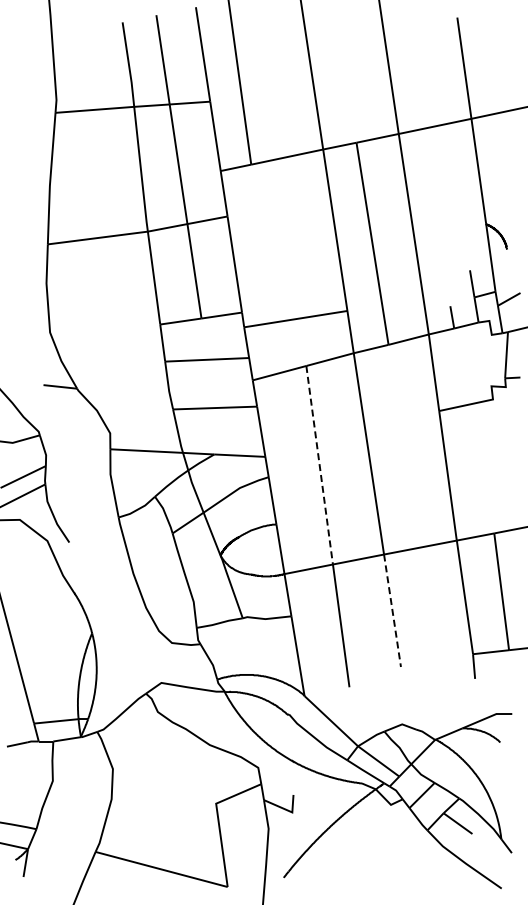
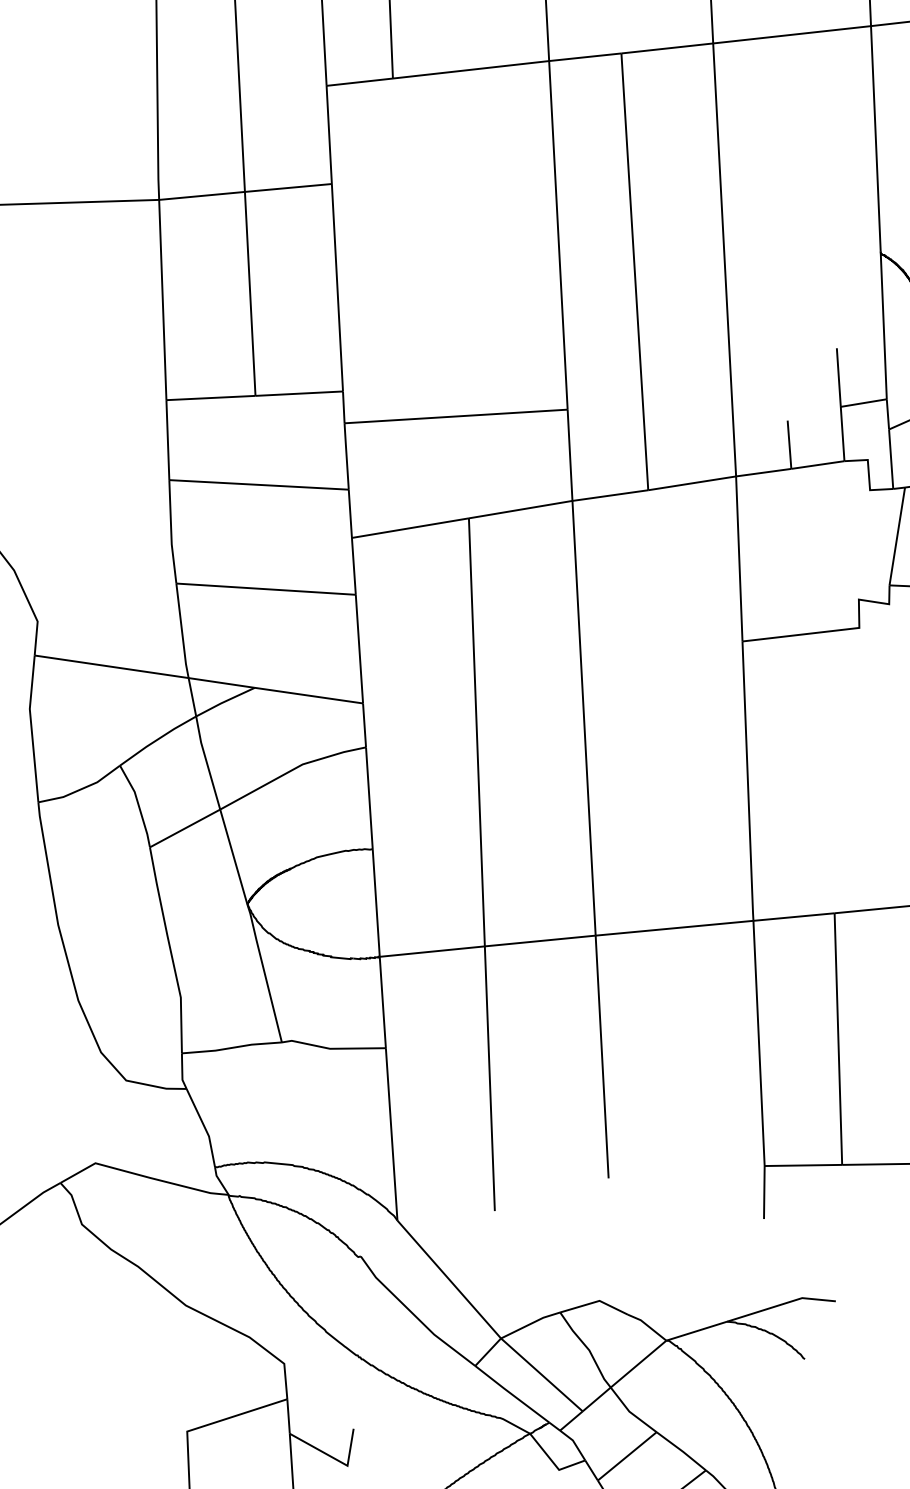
line: (319, 465) -> (476, 732), dashed -> solid
line: (392, 610) -> (602, 1056), dashed -> solid

